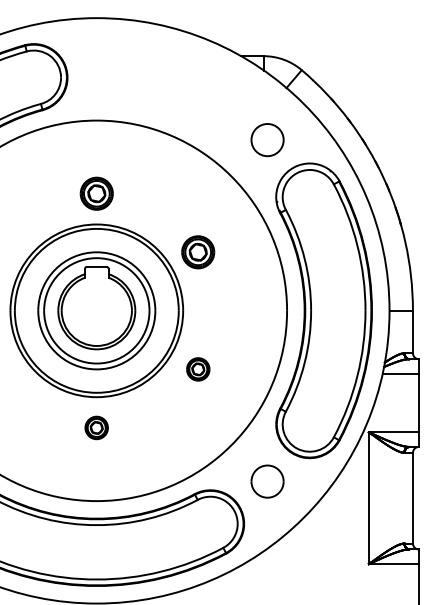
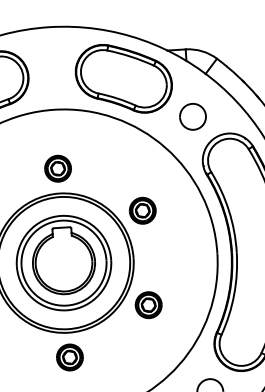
part: (185, 87) -> (124, 78), added
part: (198, 369) -> (148, 305), size x1.43
part: (96, 427) -> (69, 357), size x1.43

